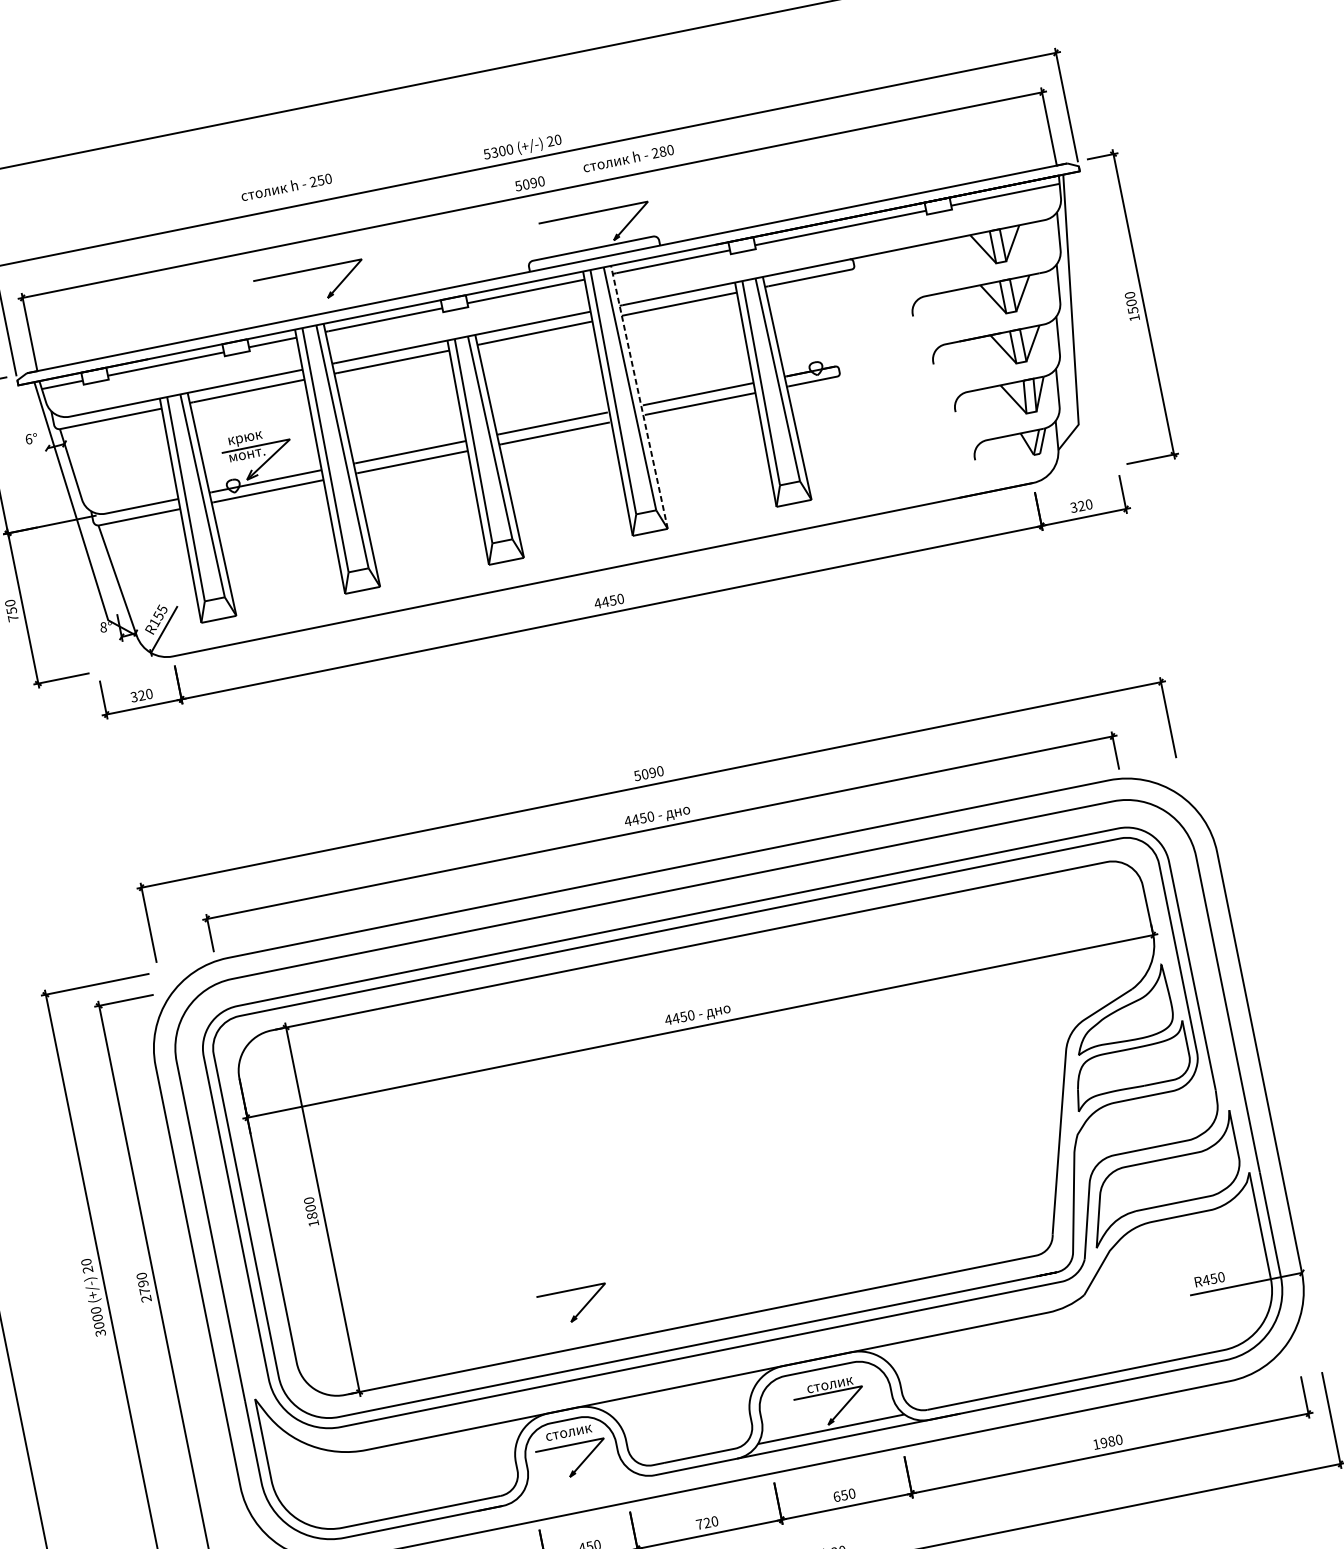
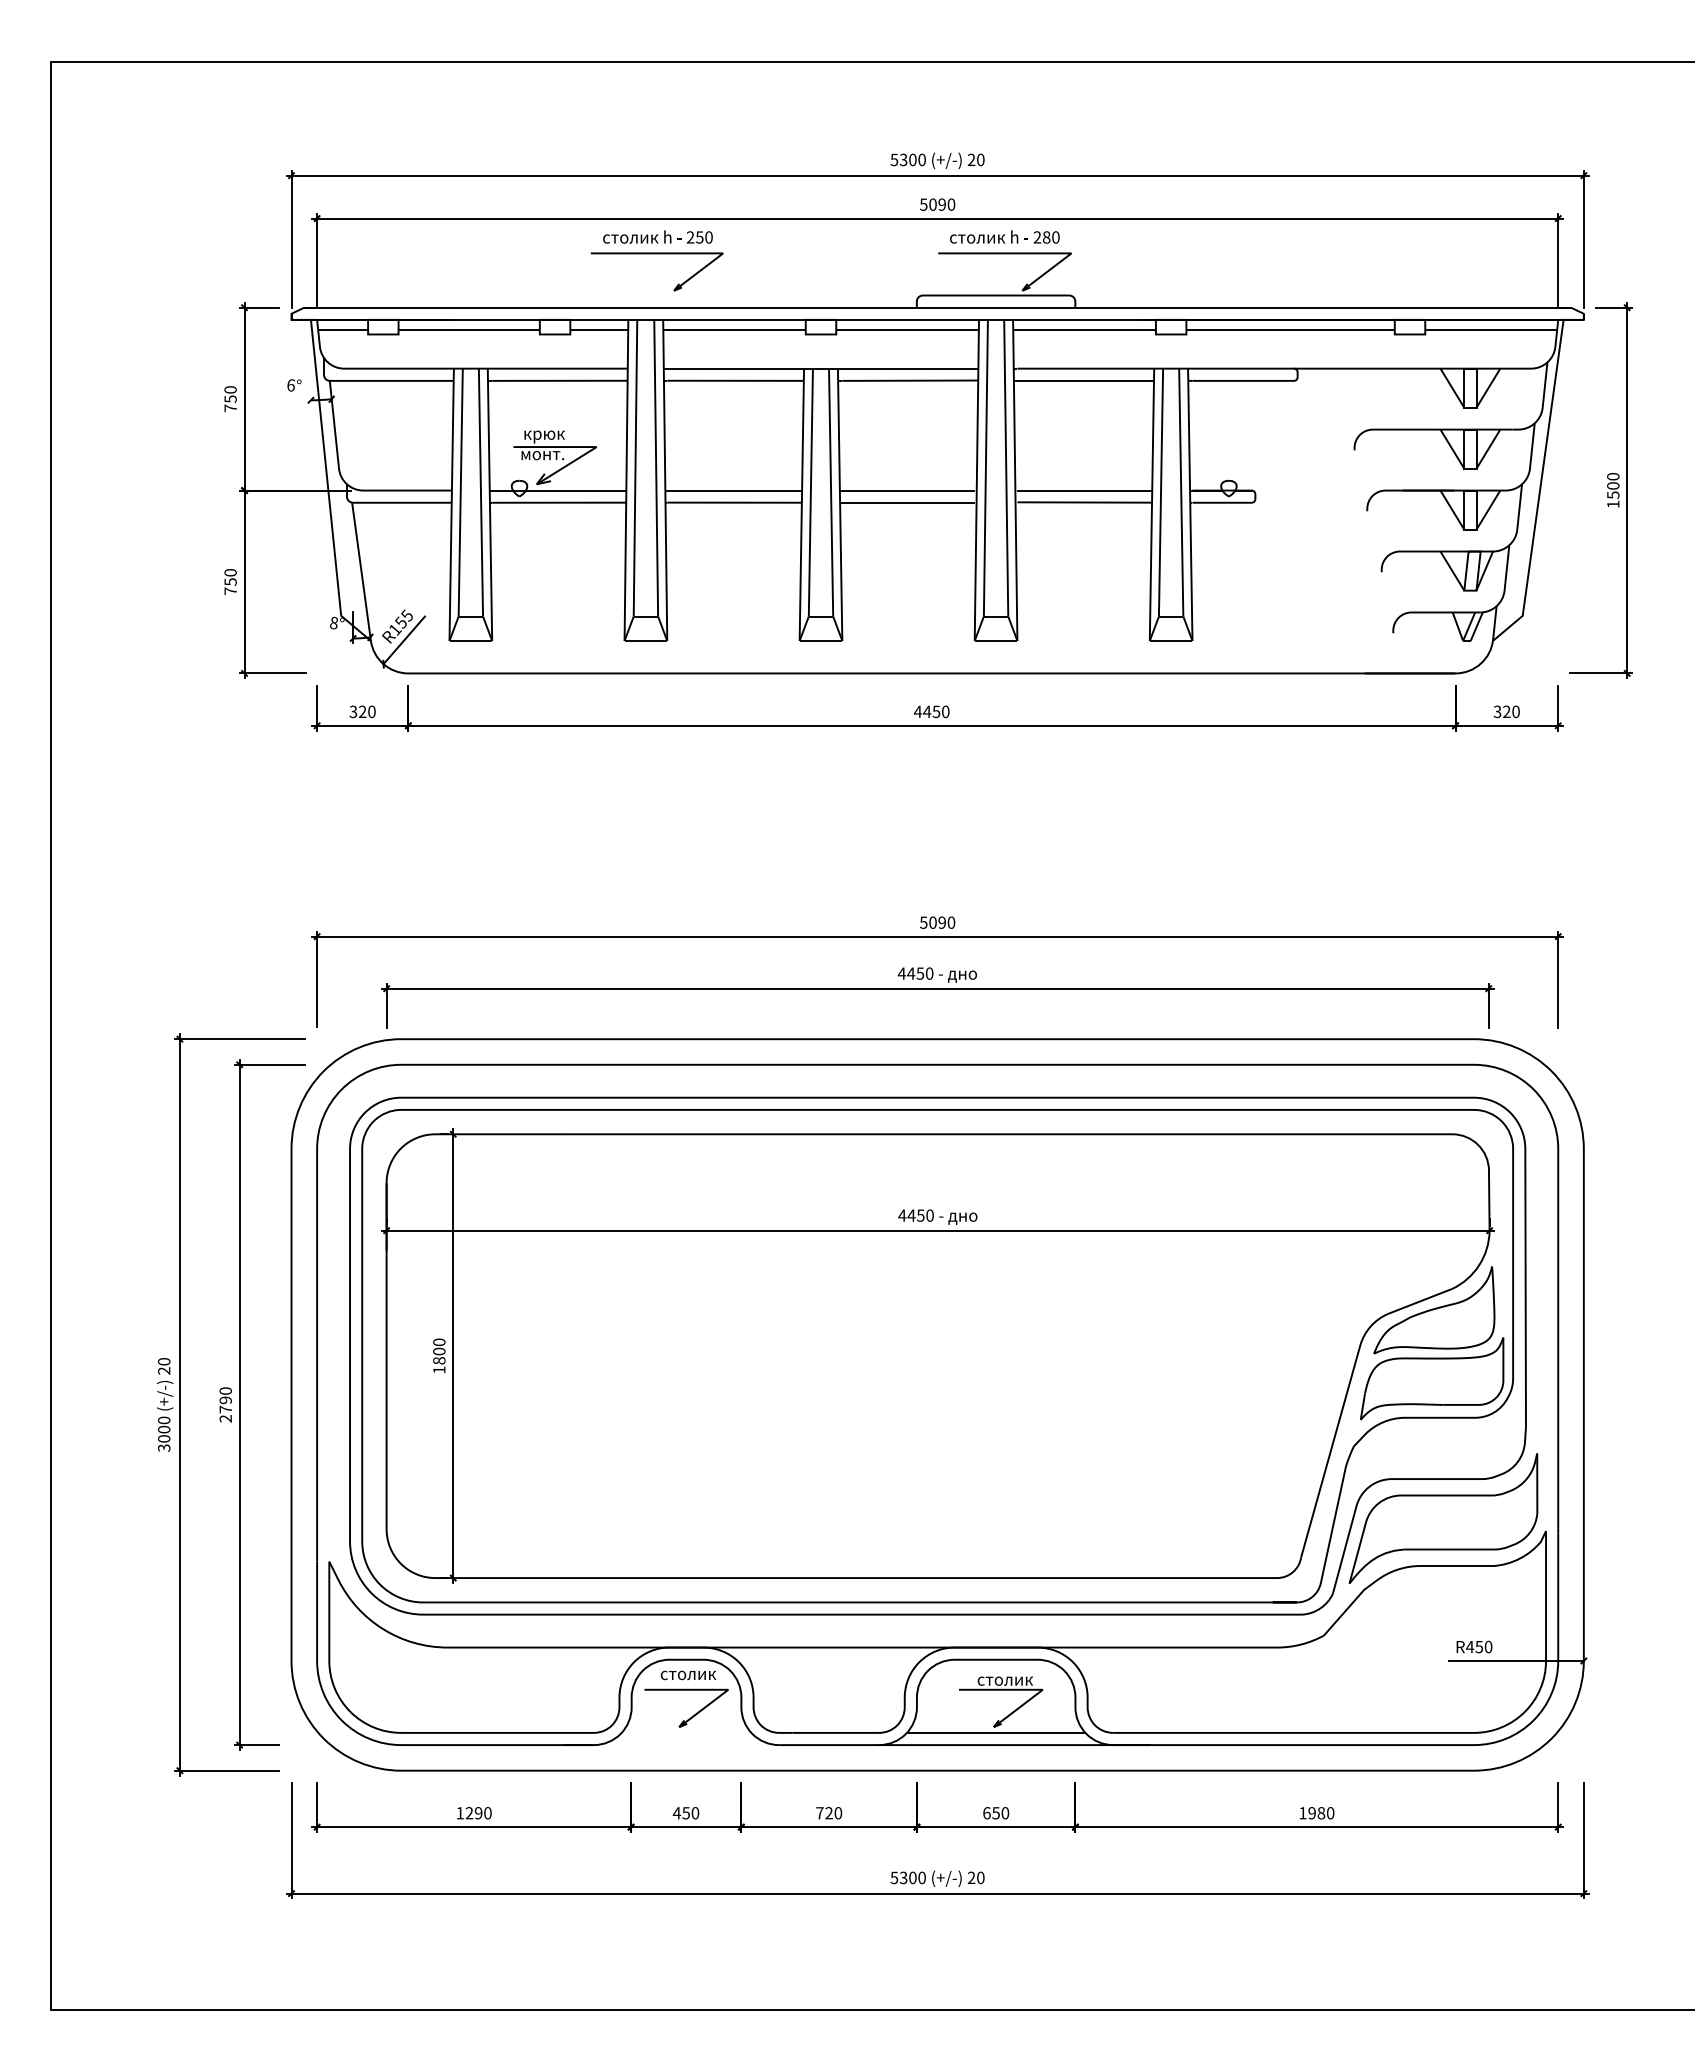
text: (628, 157) -> (1004, 236), moved
text: (286, 186) -> (657, 236), moved
line: (639, 397) -> (1015, 480), dashed -> solid
part: (580, 1310) -> (730, 1534), removed

